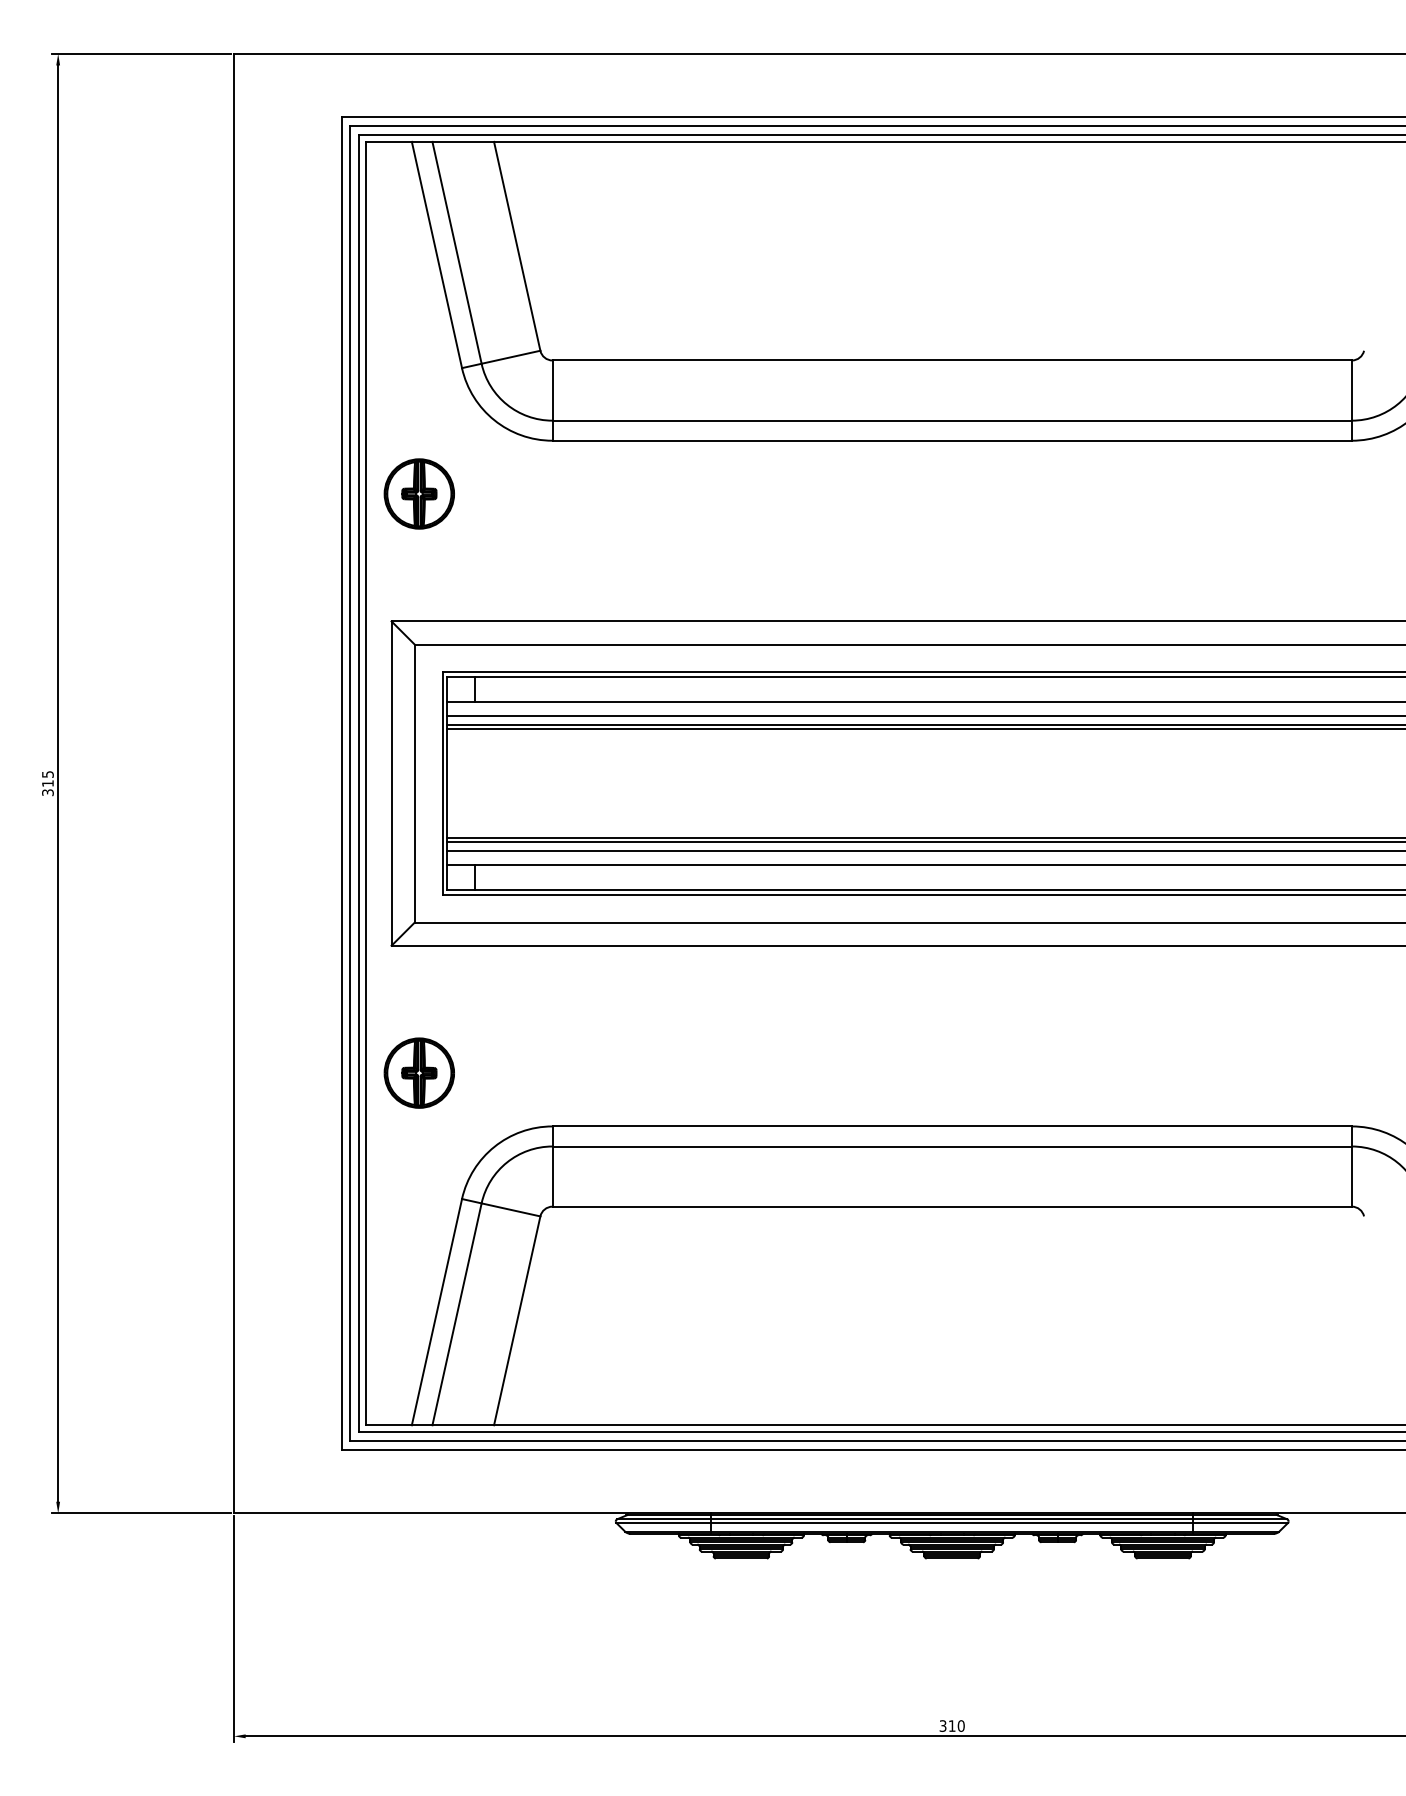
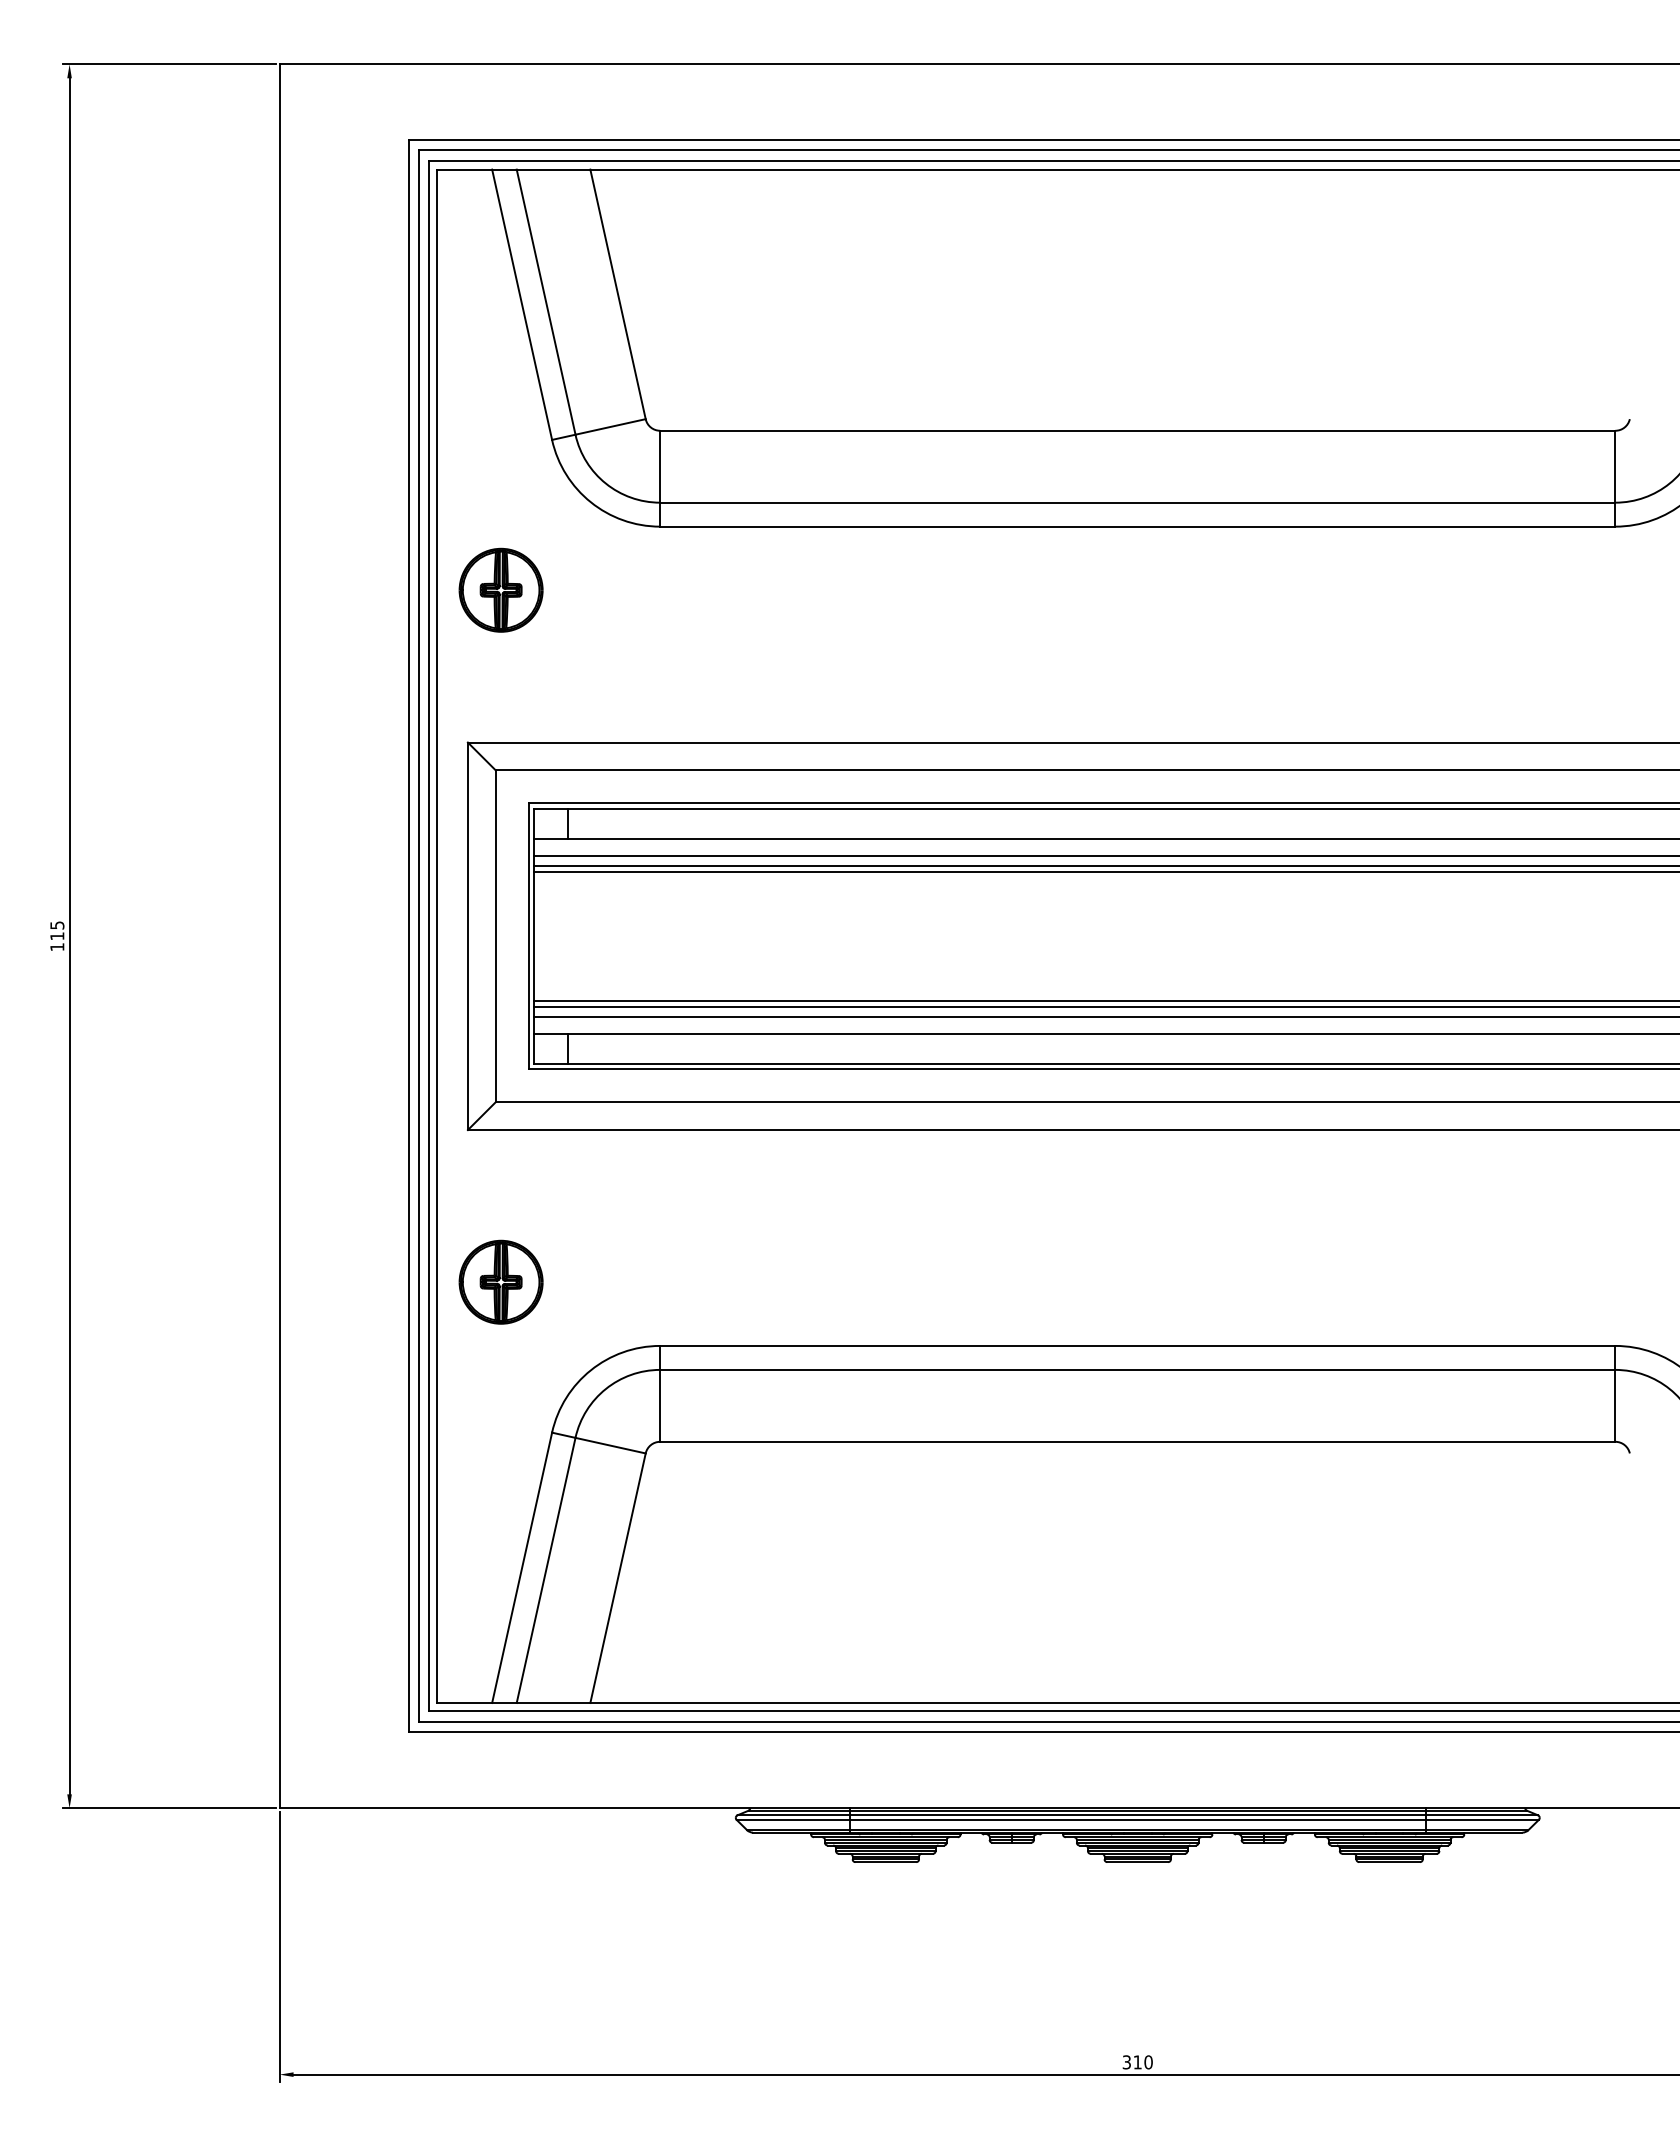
text: (47, 792) -> (56, 946), 315 -> 115

